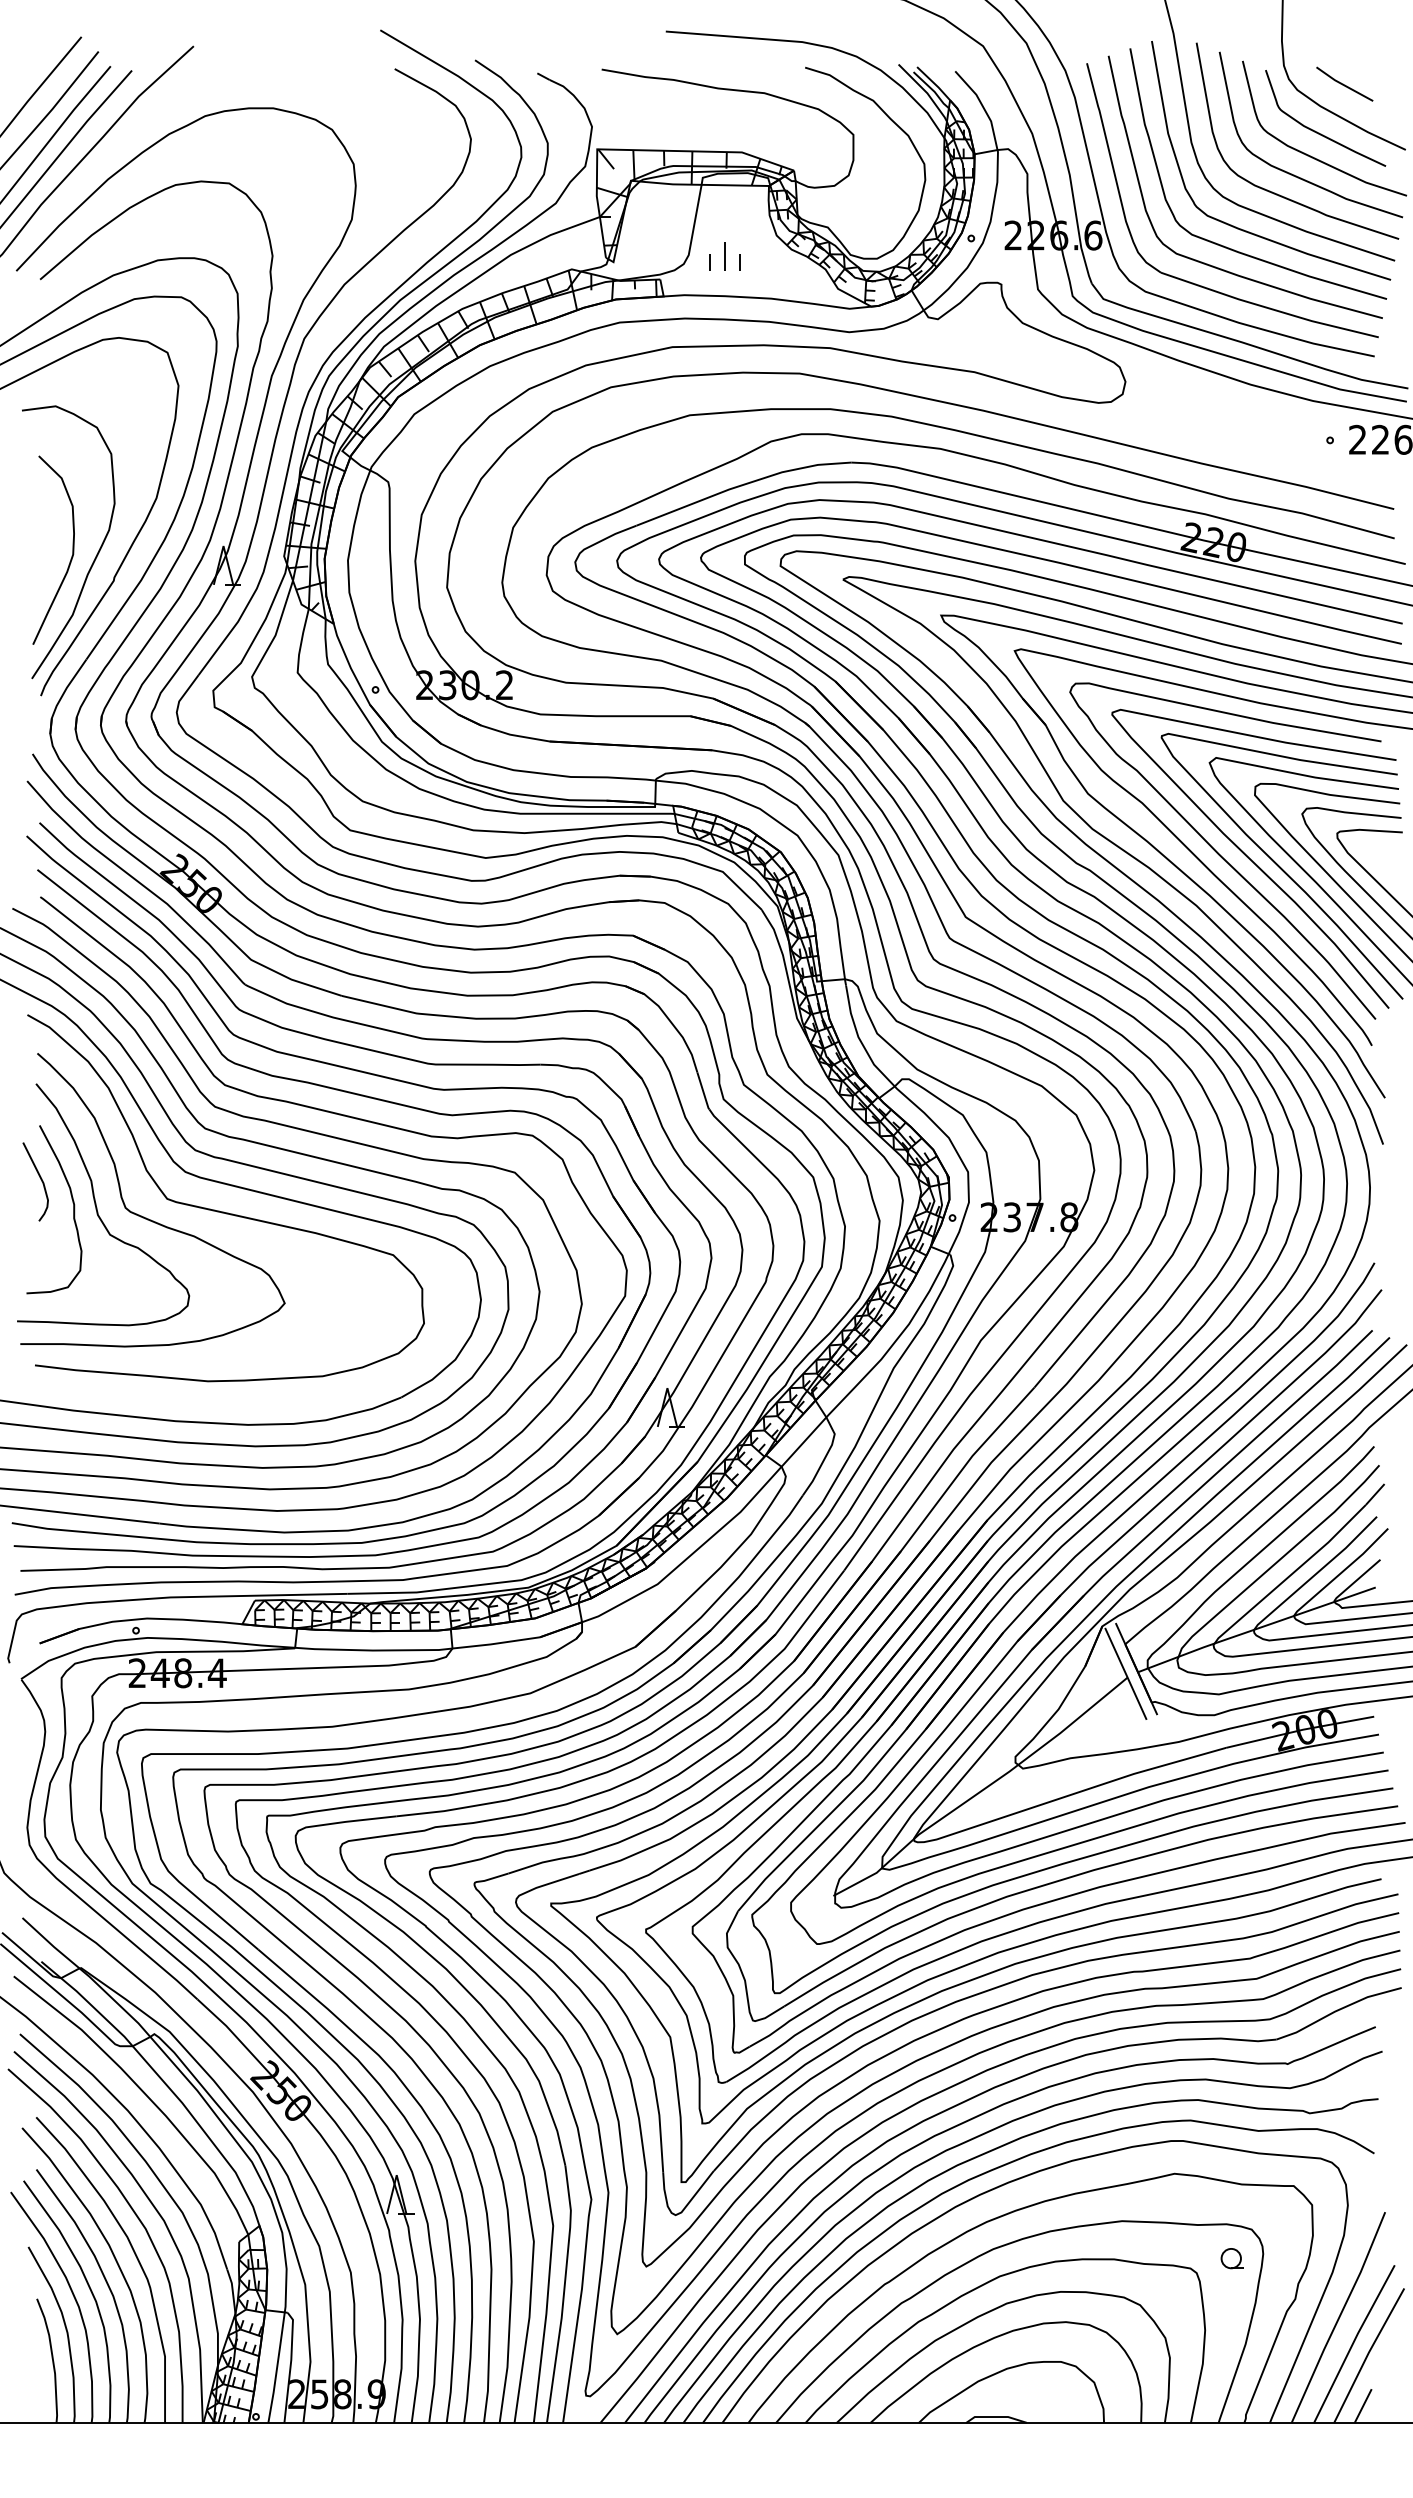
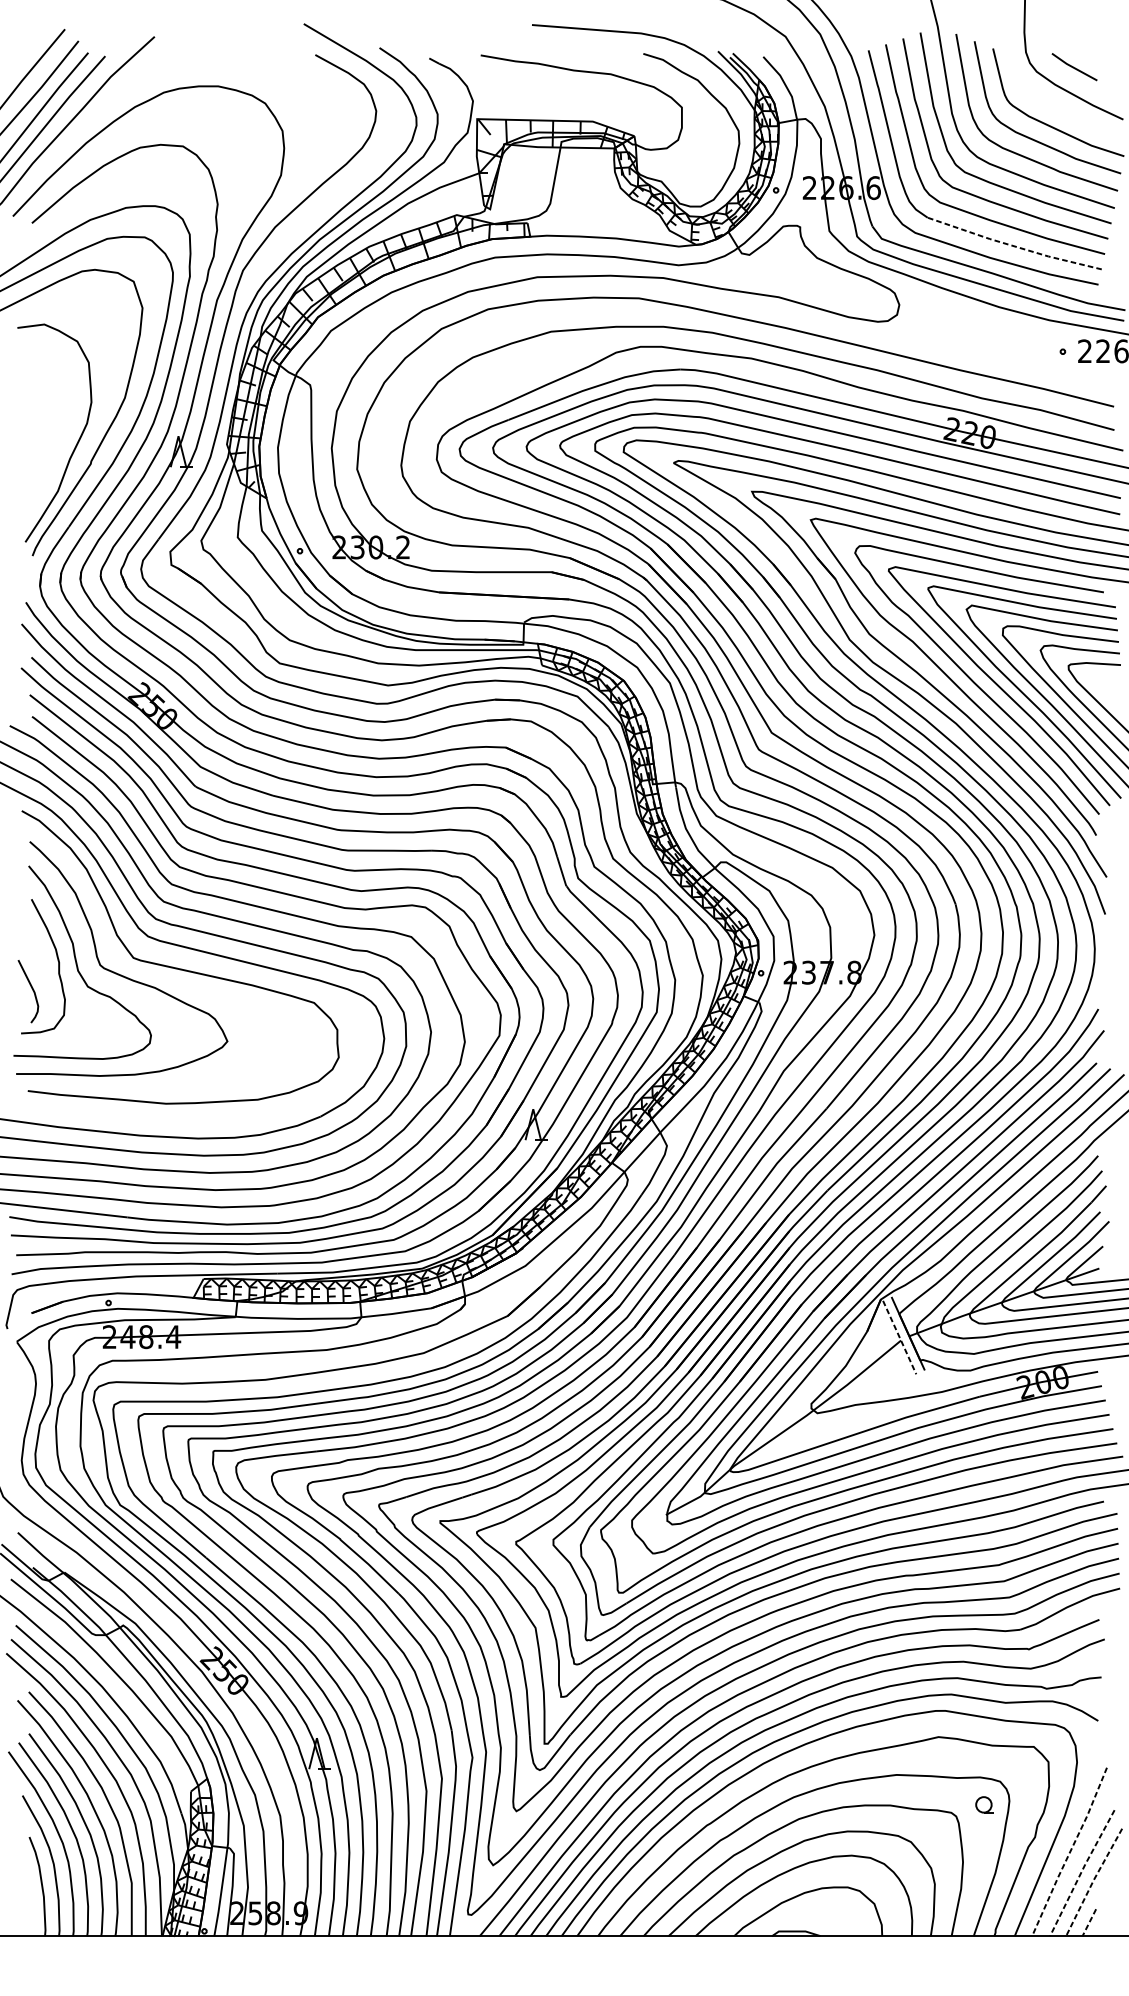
curve: (1319, 132) -> (1054, 105), removed
part: (724, 256) -> (578, 204), removed
line: (1268, 308) -> (1013, 246), solid -> dashed
curve: (71, 555) -> (57, 443), removed
curve: (40, 1179) -> (32, 989), moved
line: (1126, 1674) -> (900, 1338), solid -> dashed
line: (1338, 2318) -> (1069, 1852), solid -> dashed
line: (1353, 2343) -> (1081, 1872), solid -> dashed
line: (1368, 2354) -> (1093, 1881), solid -> dashed
line: (1363, 2406) -> (1089, 1923), solid -> dashed

